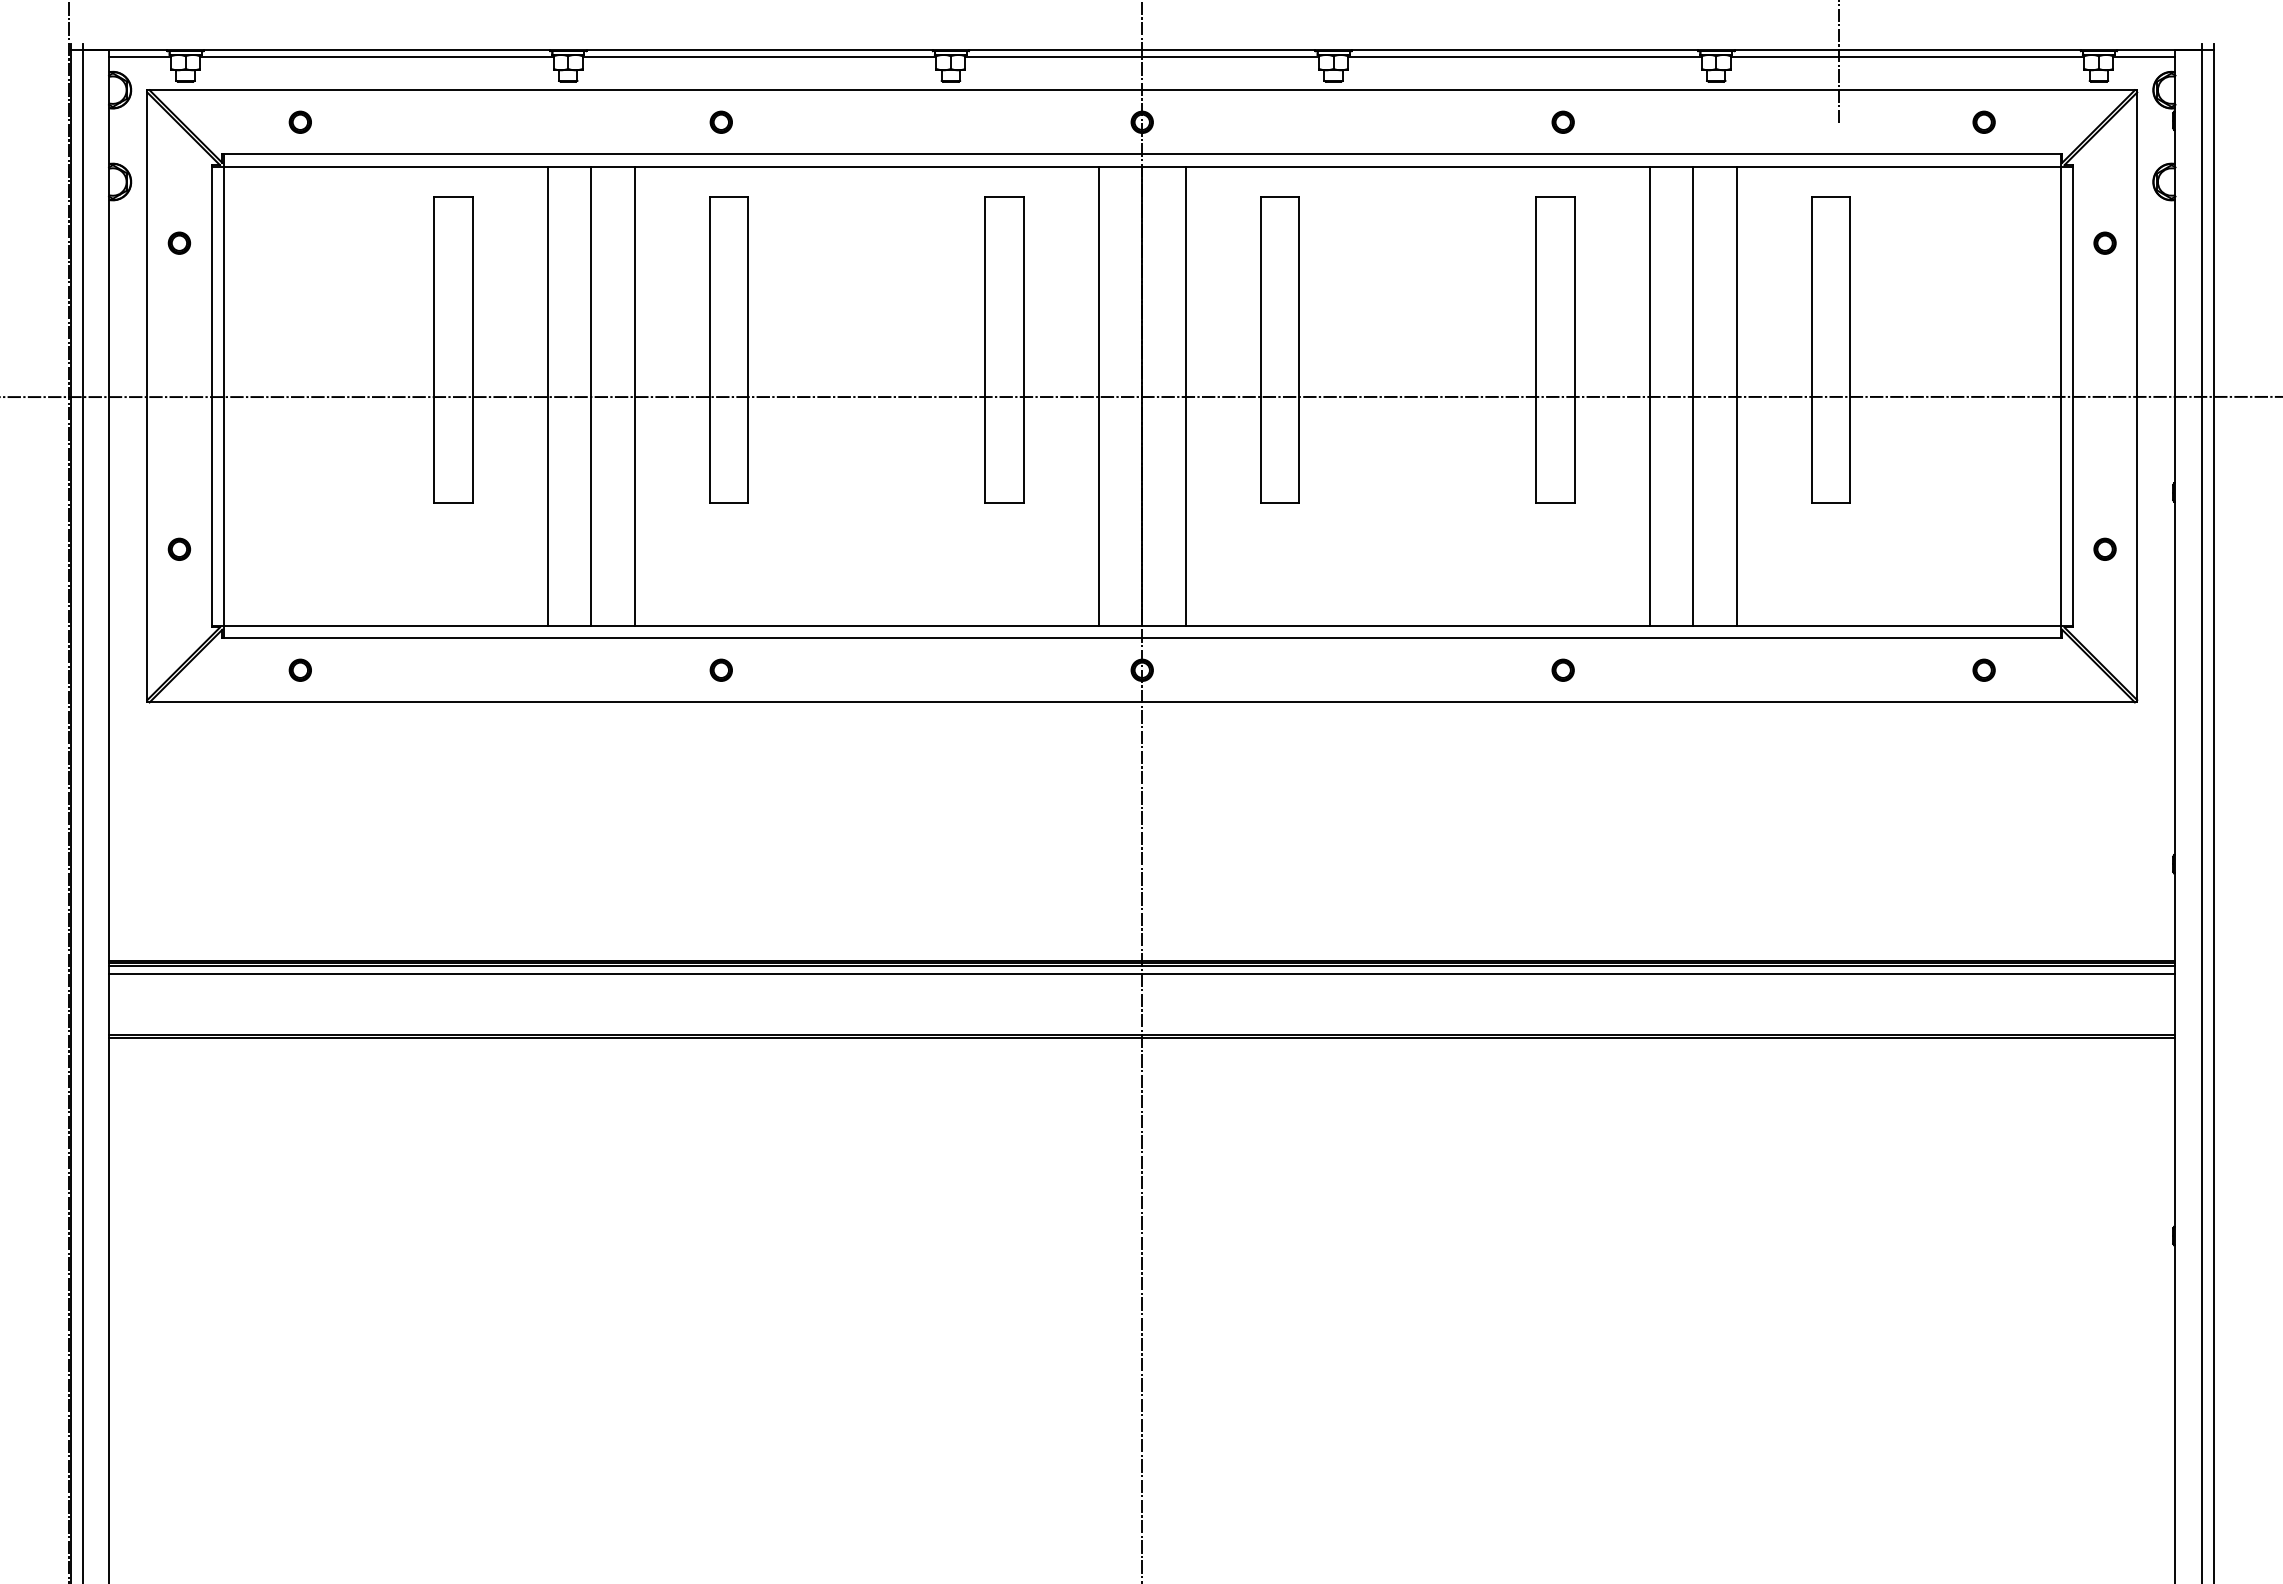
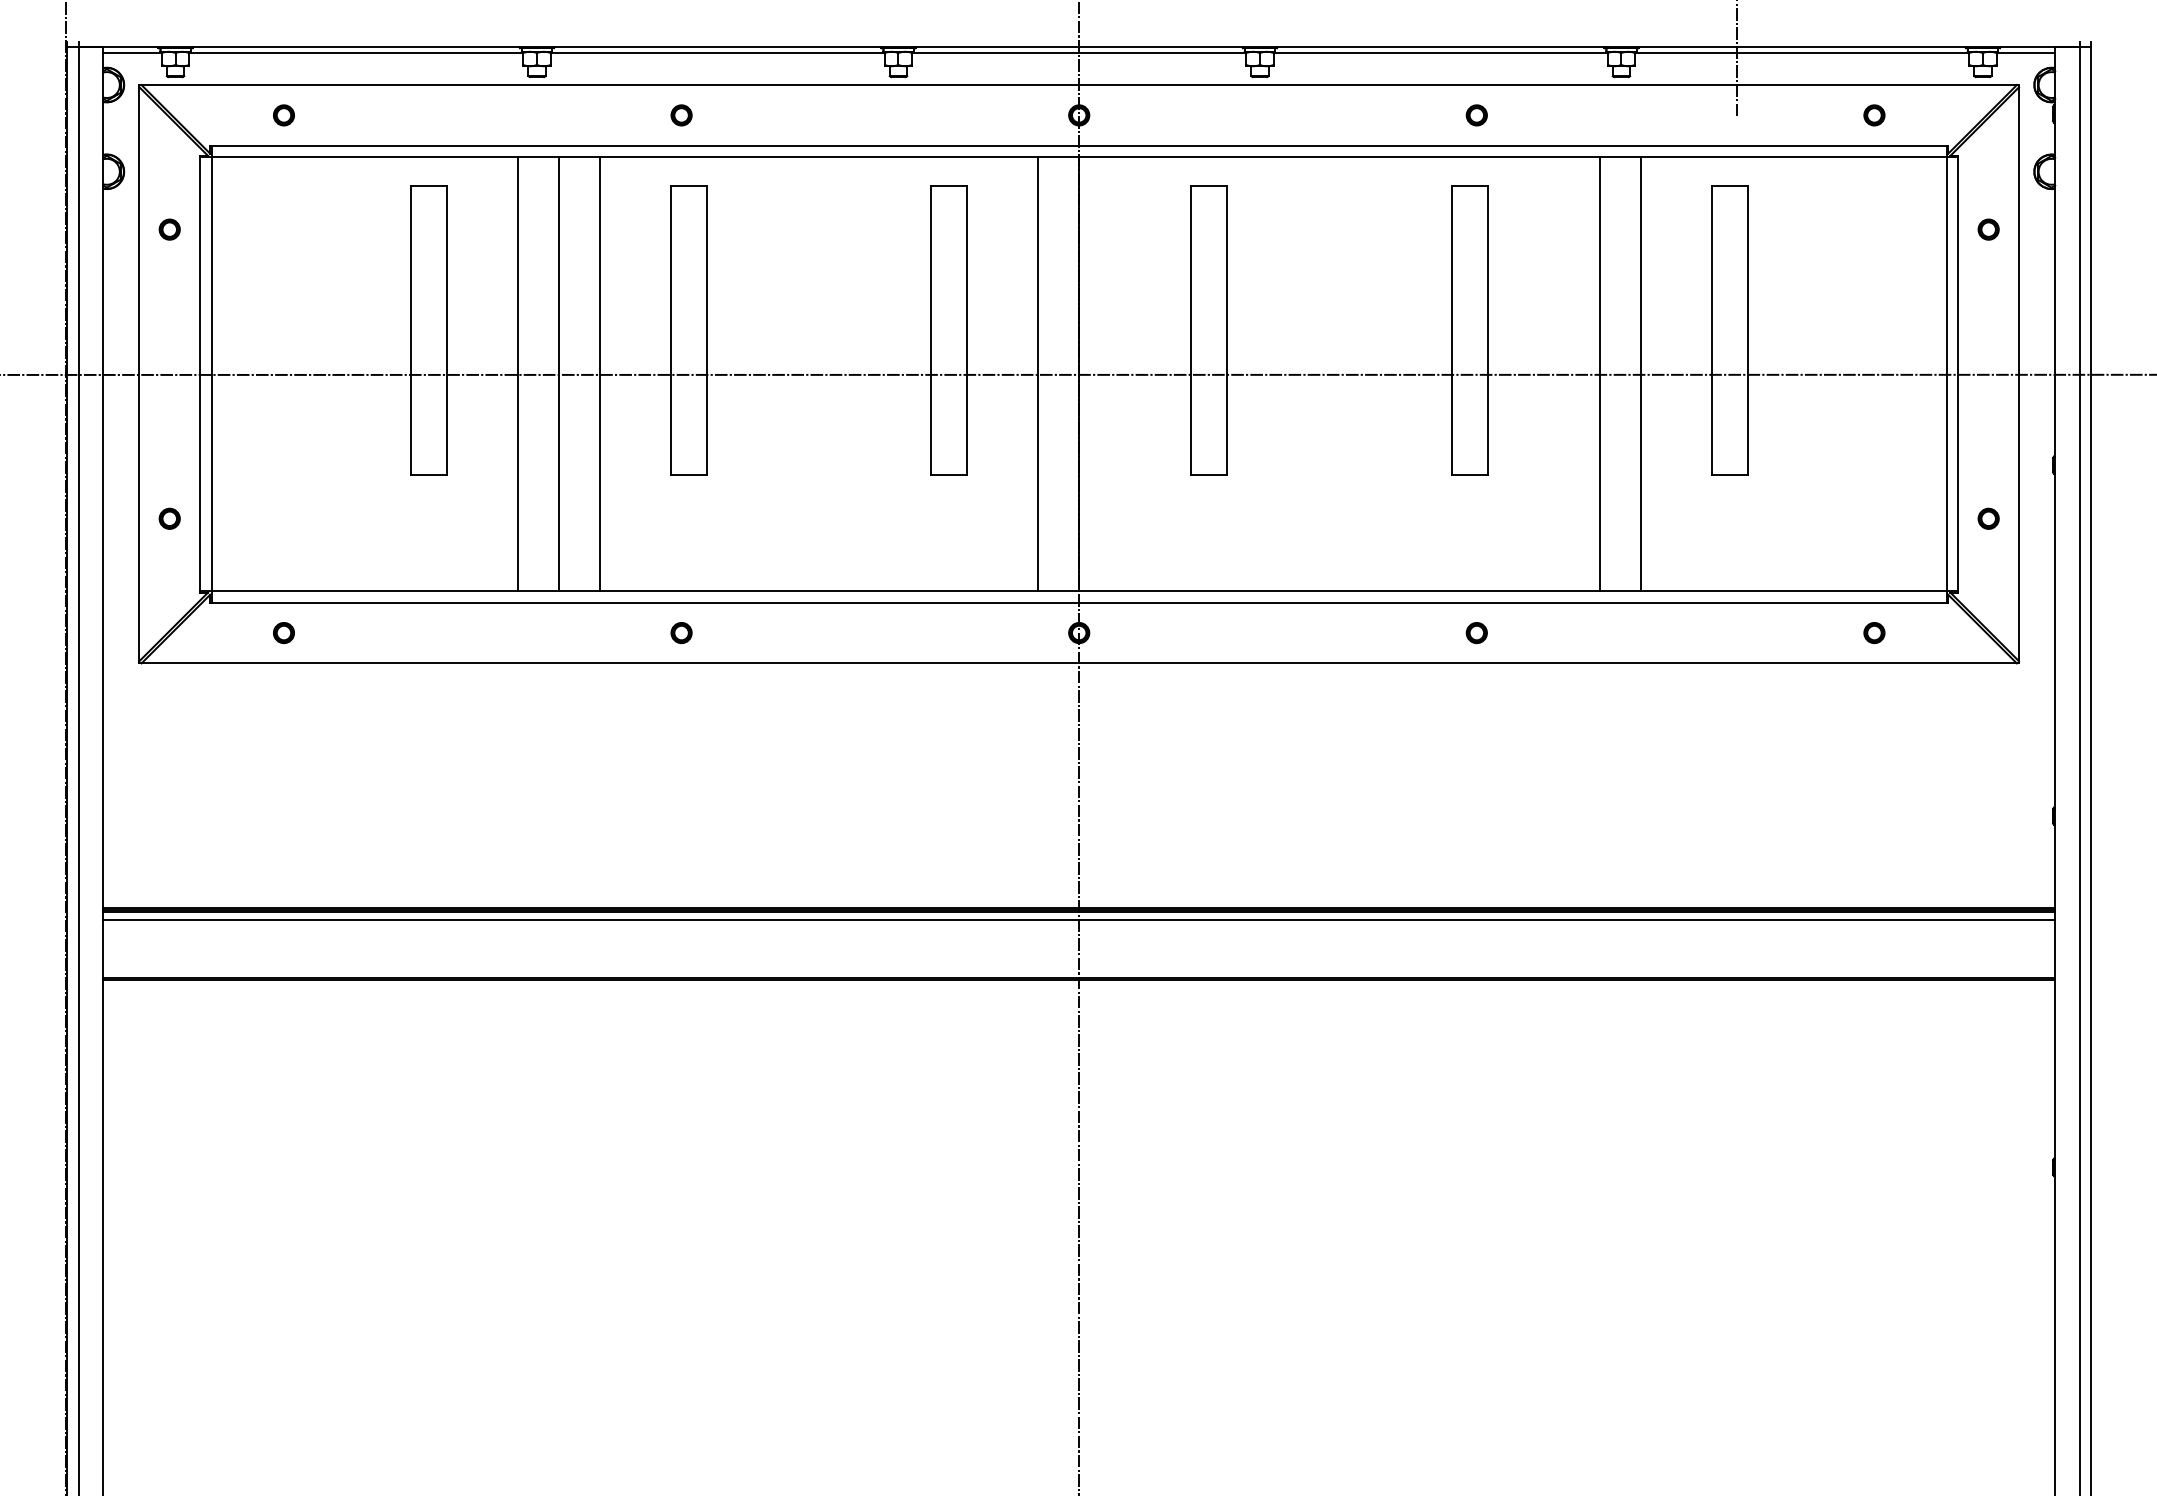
line: (1185, 395) -> (1120, 373), removed
line: (1649, 395) -> (1558, 373), removed

